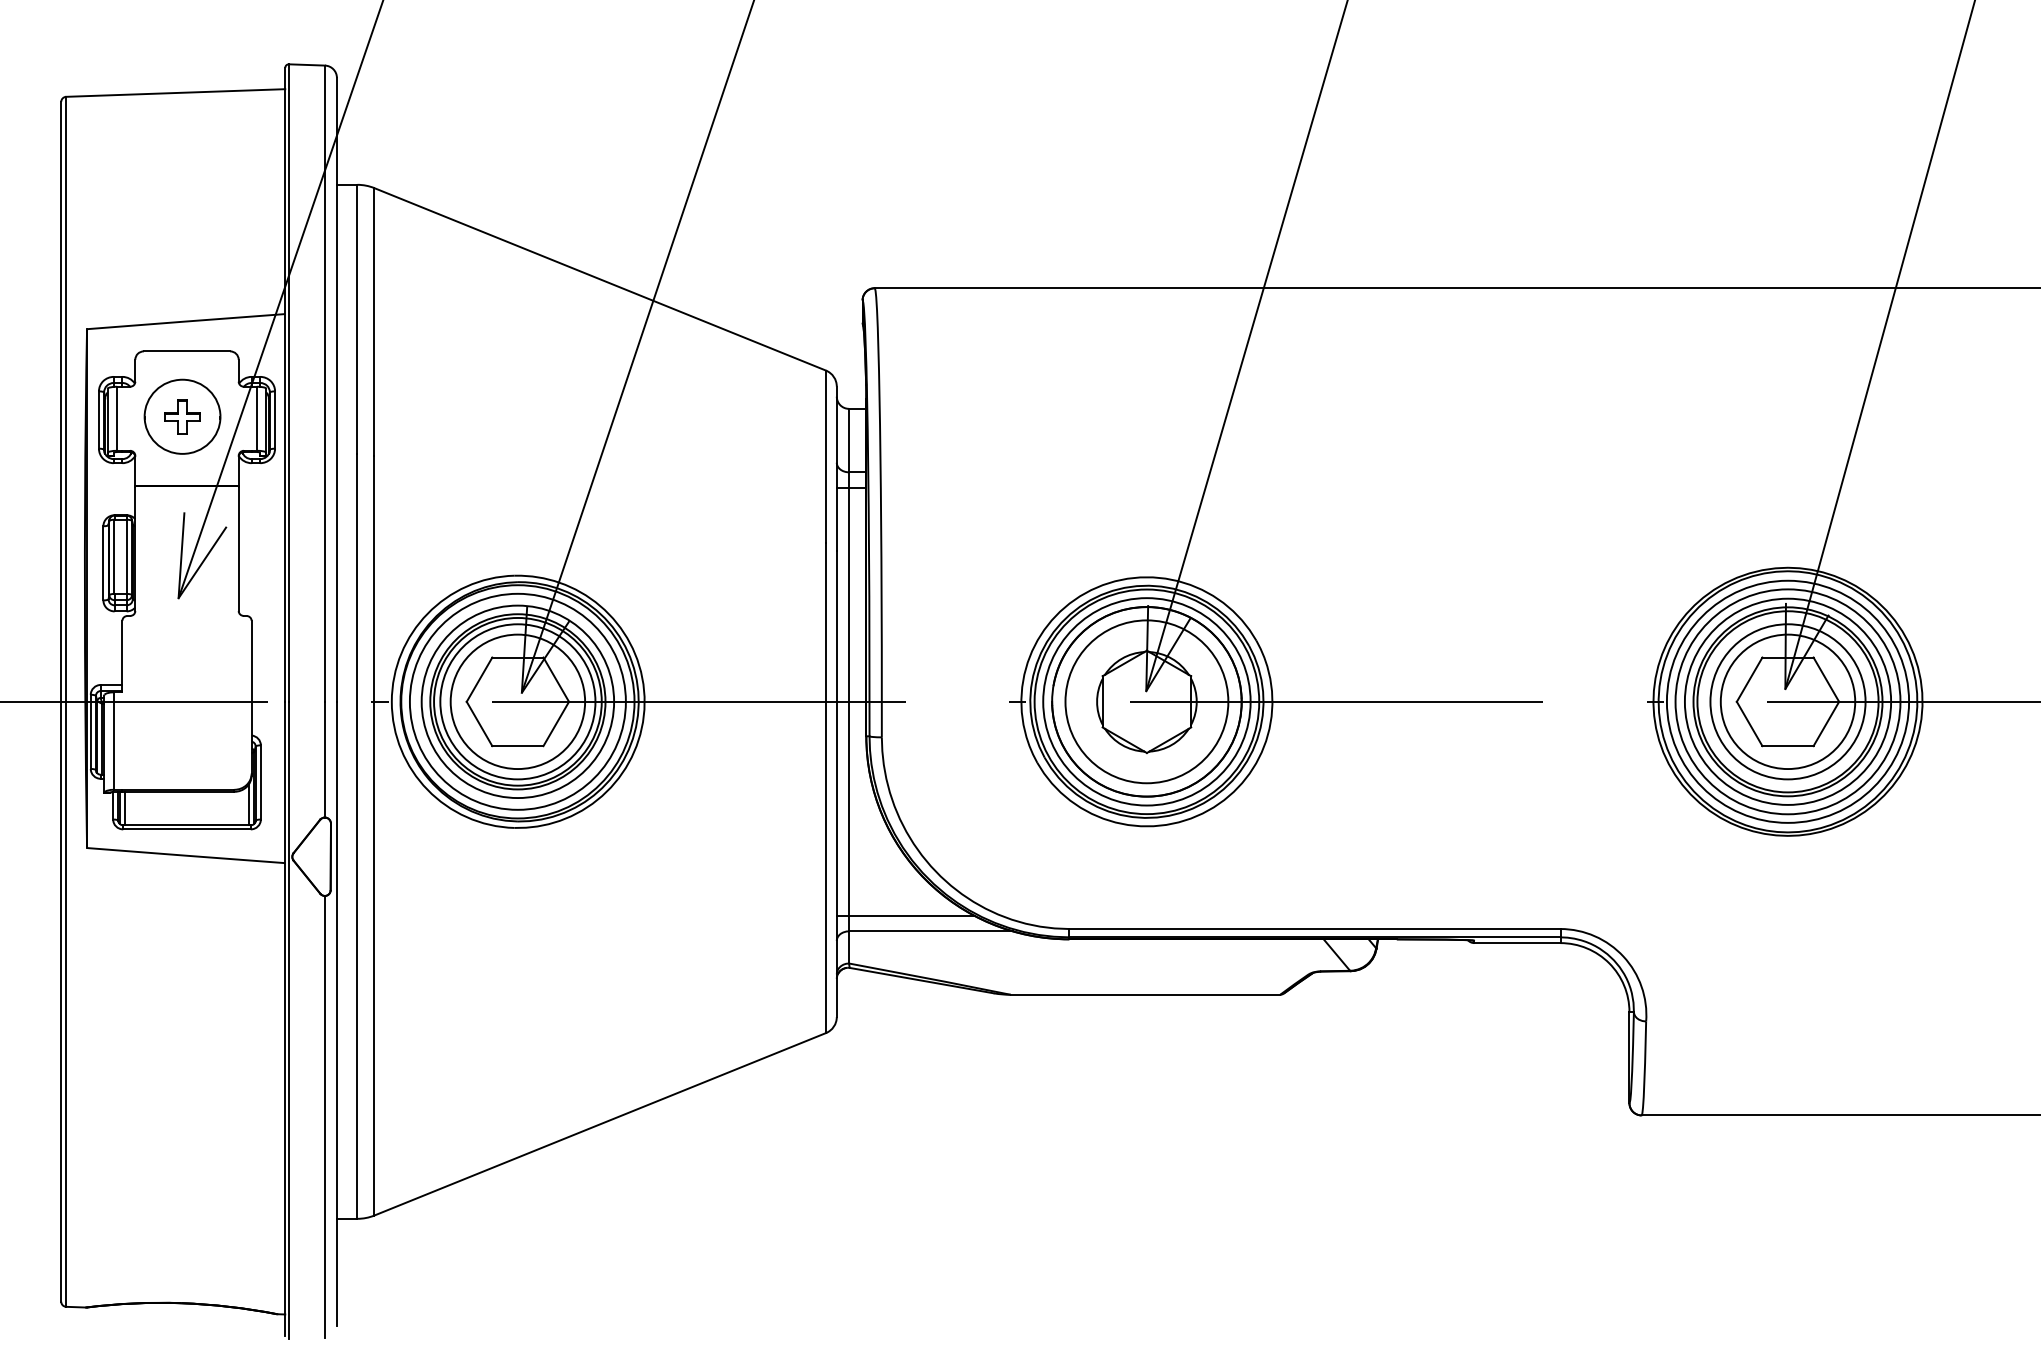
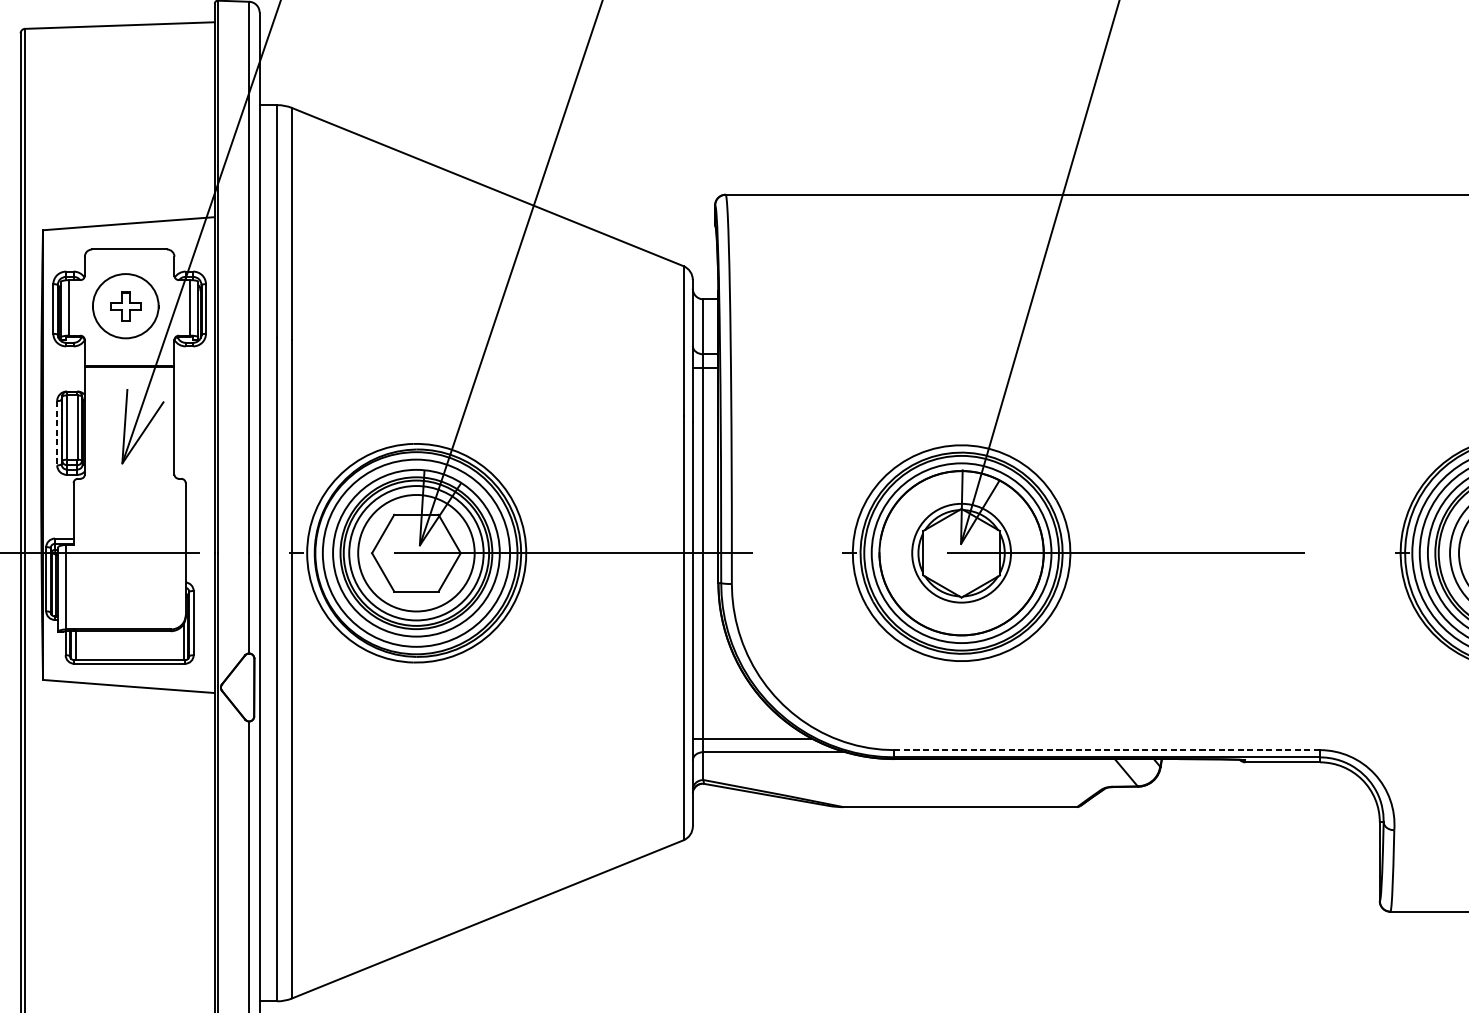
line: (103, 563) -> (57, 433), solid -> dashed
circle: (1146, 701) -> (961, 552), size x0.7
line: (1314, 929) -> (1106, 750), solid -> dashed

